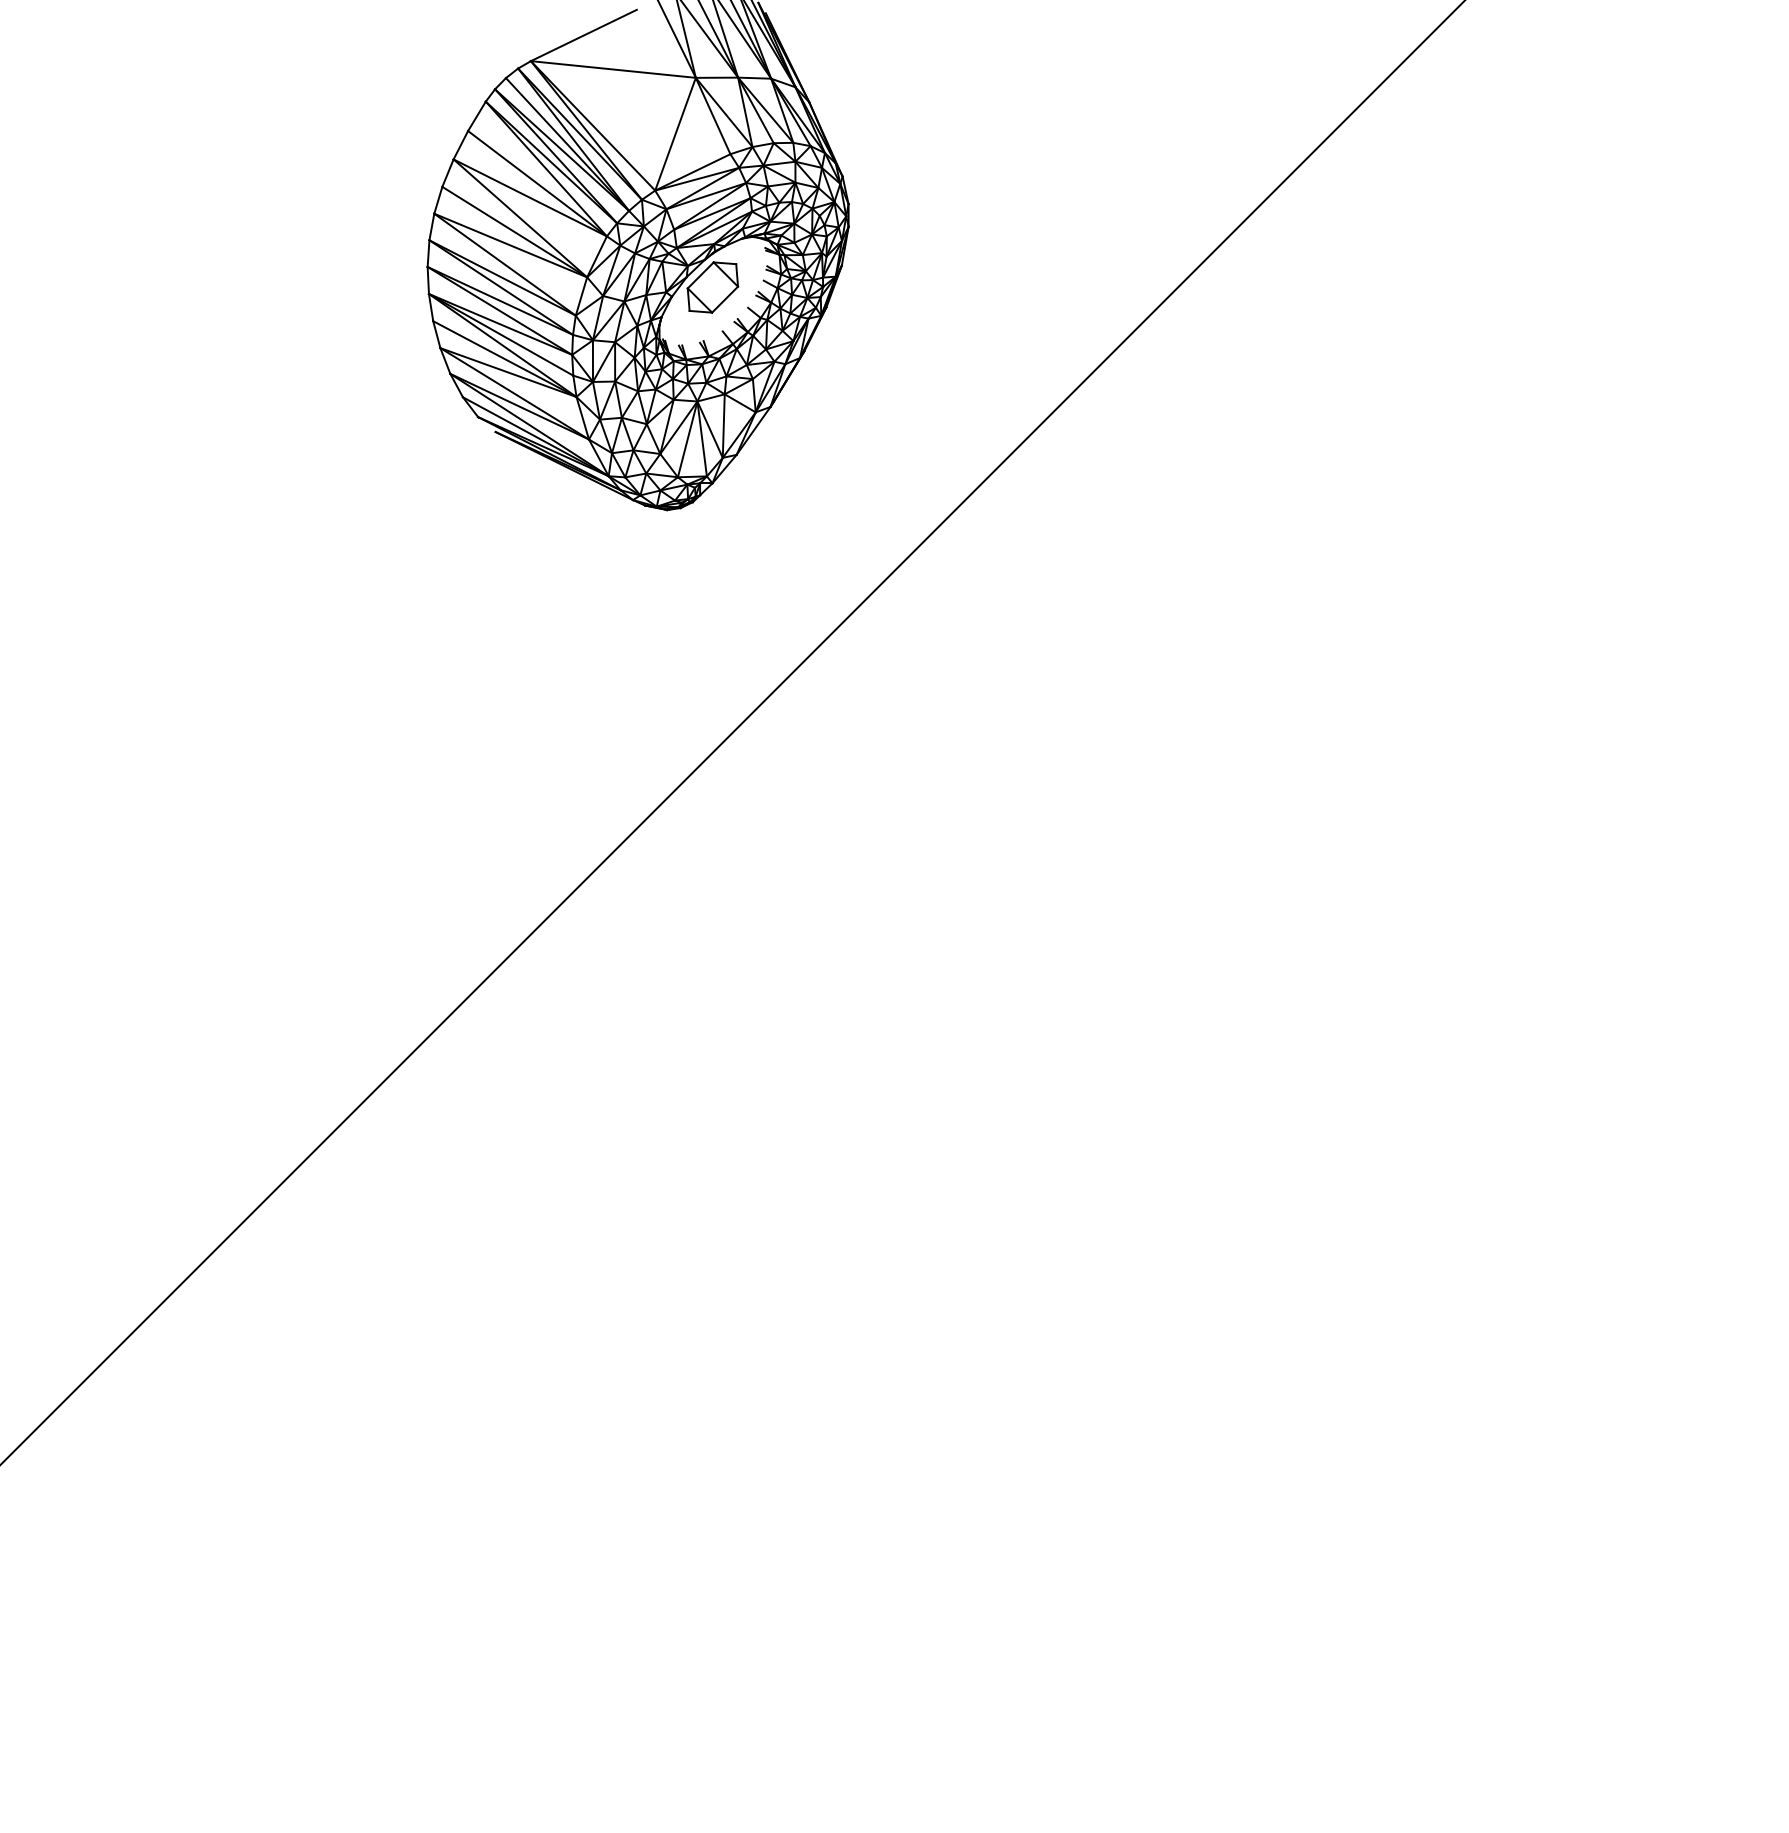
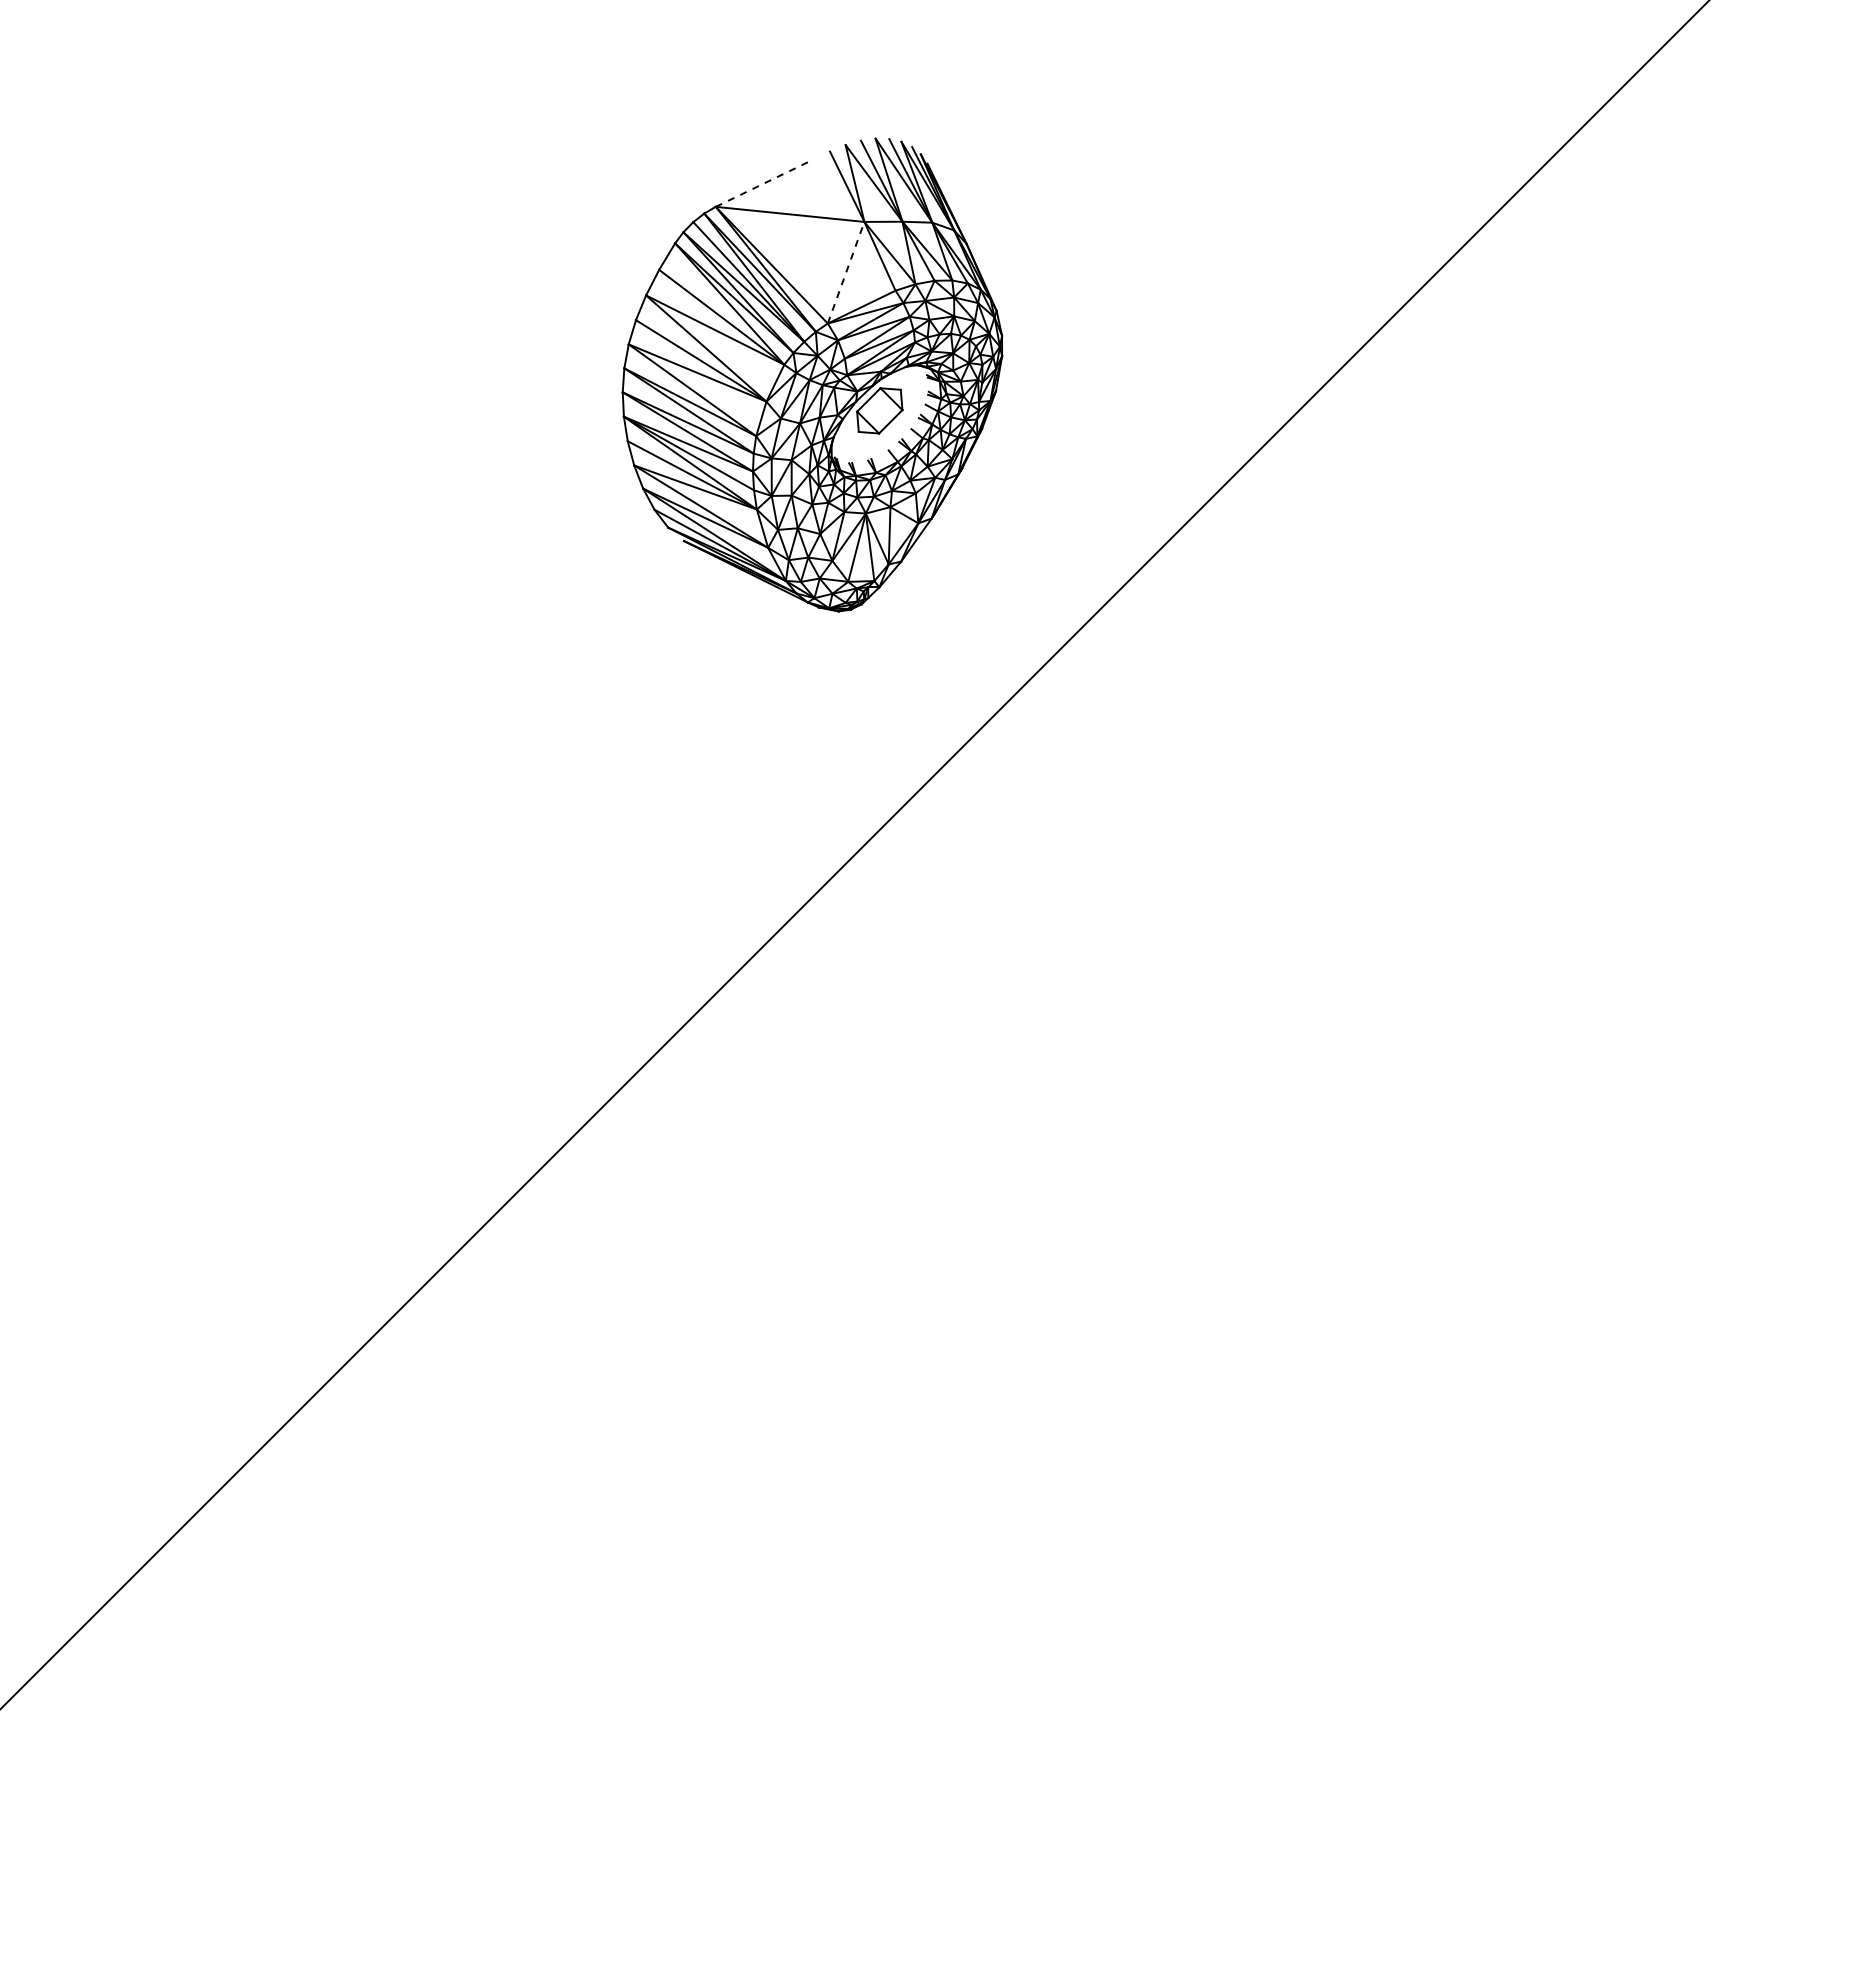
line: (584, 35) -> (764, 183), solid -> dashed
line: (675, 133) -> (846, 272), solid -> dashed

